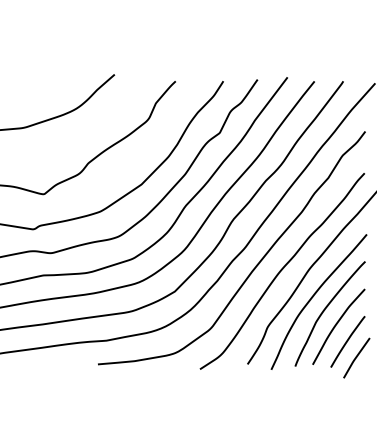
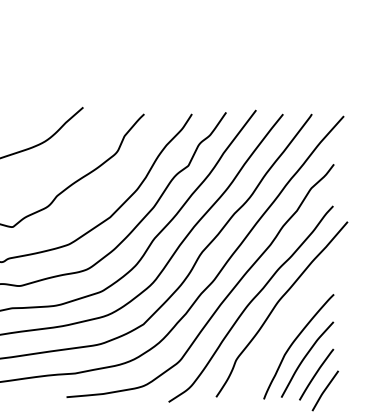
curve: (314, 296) -> (283, 329), removed

